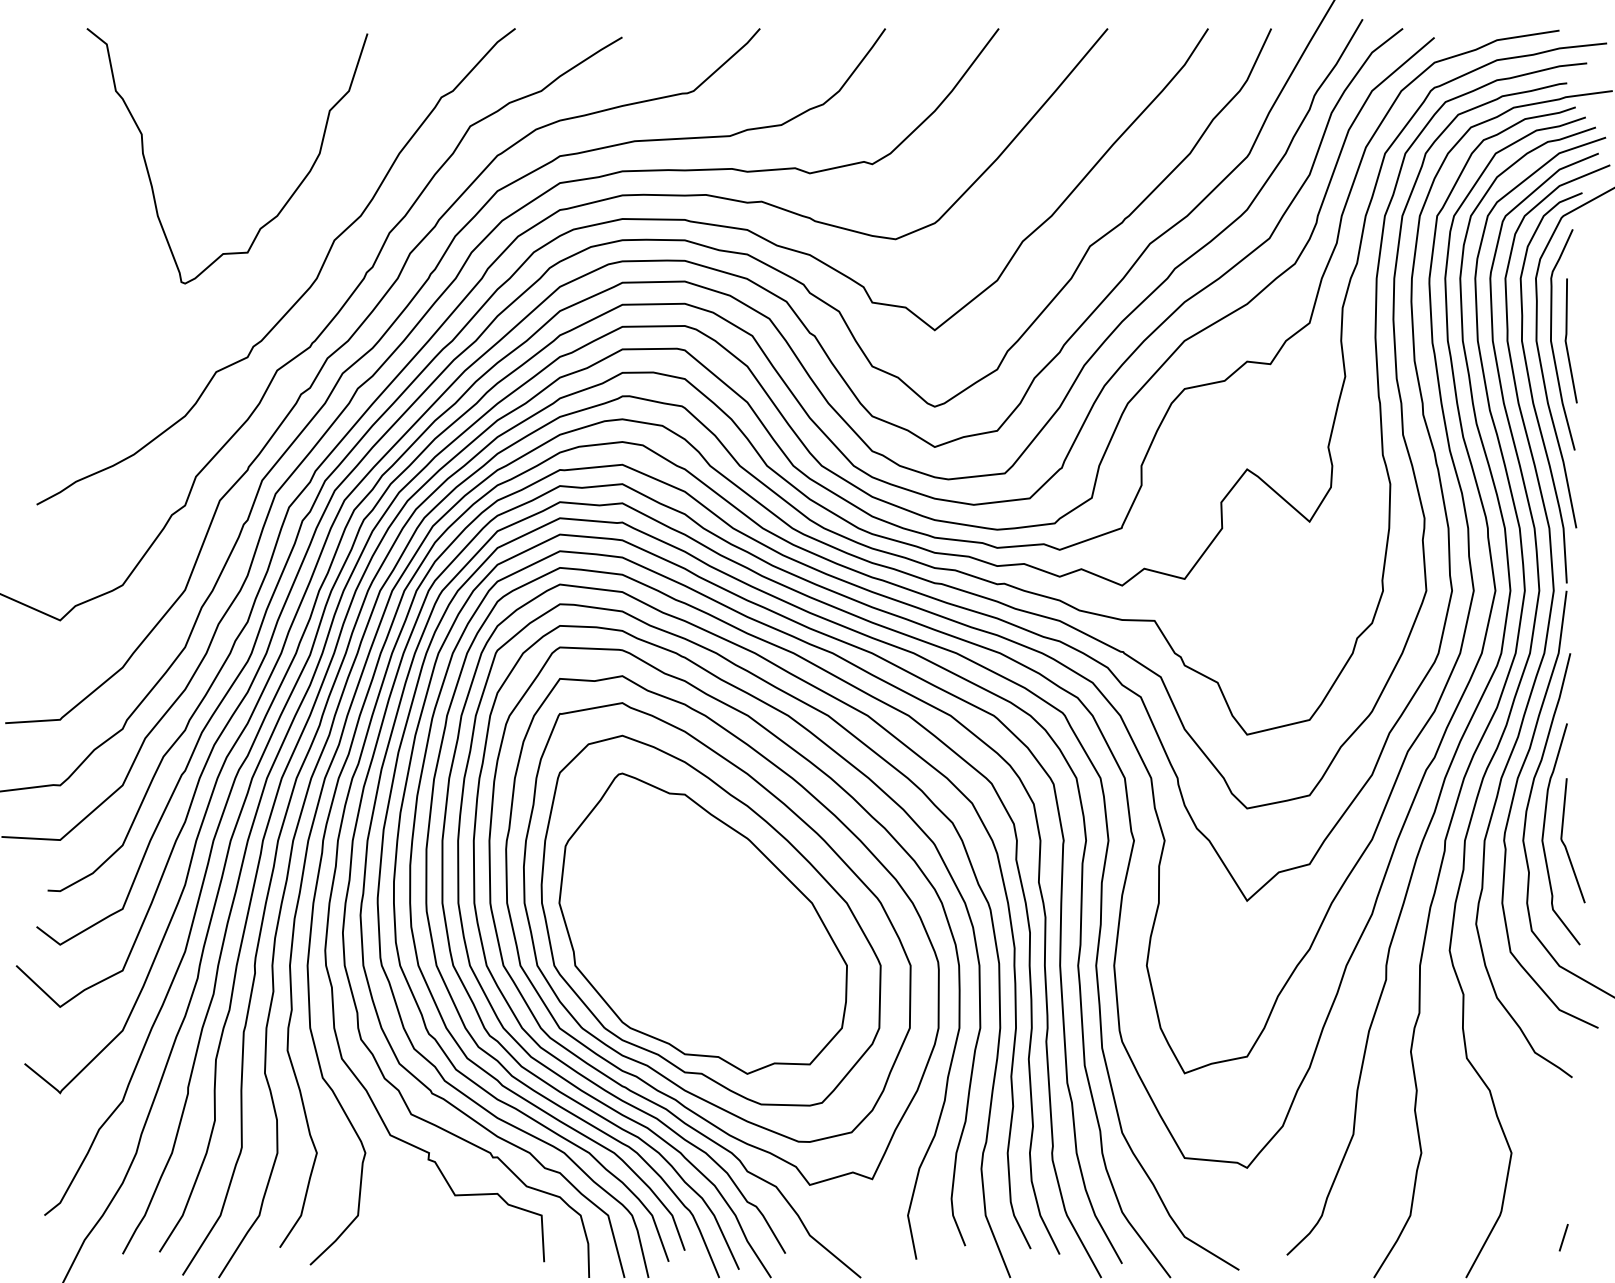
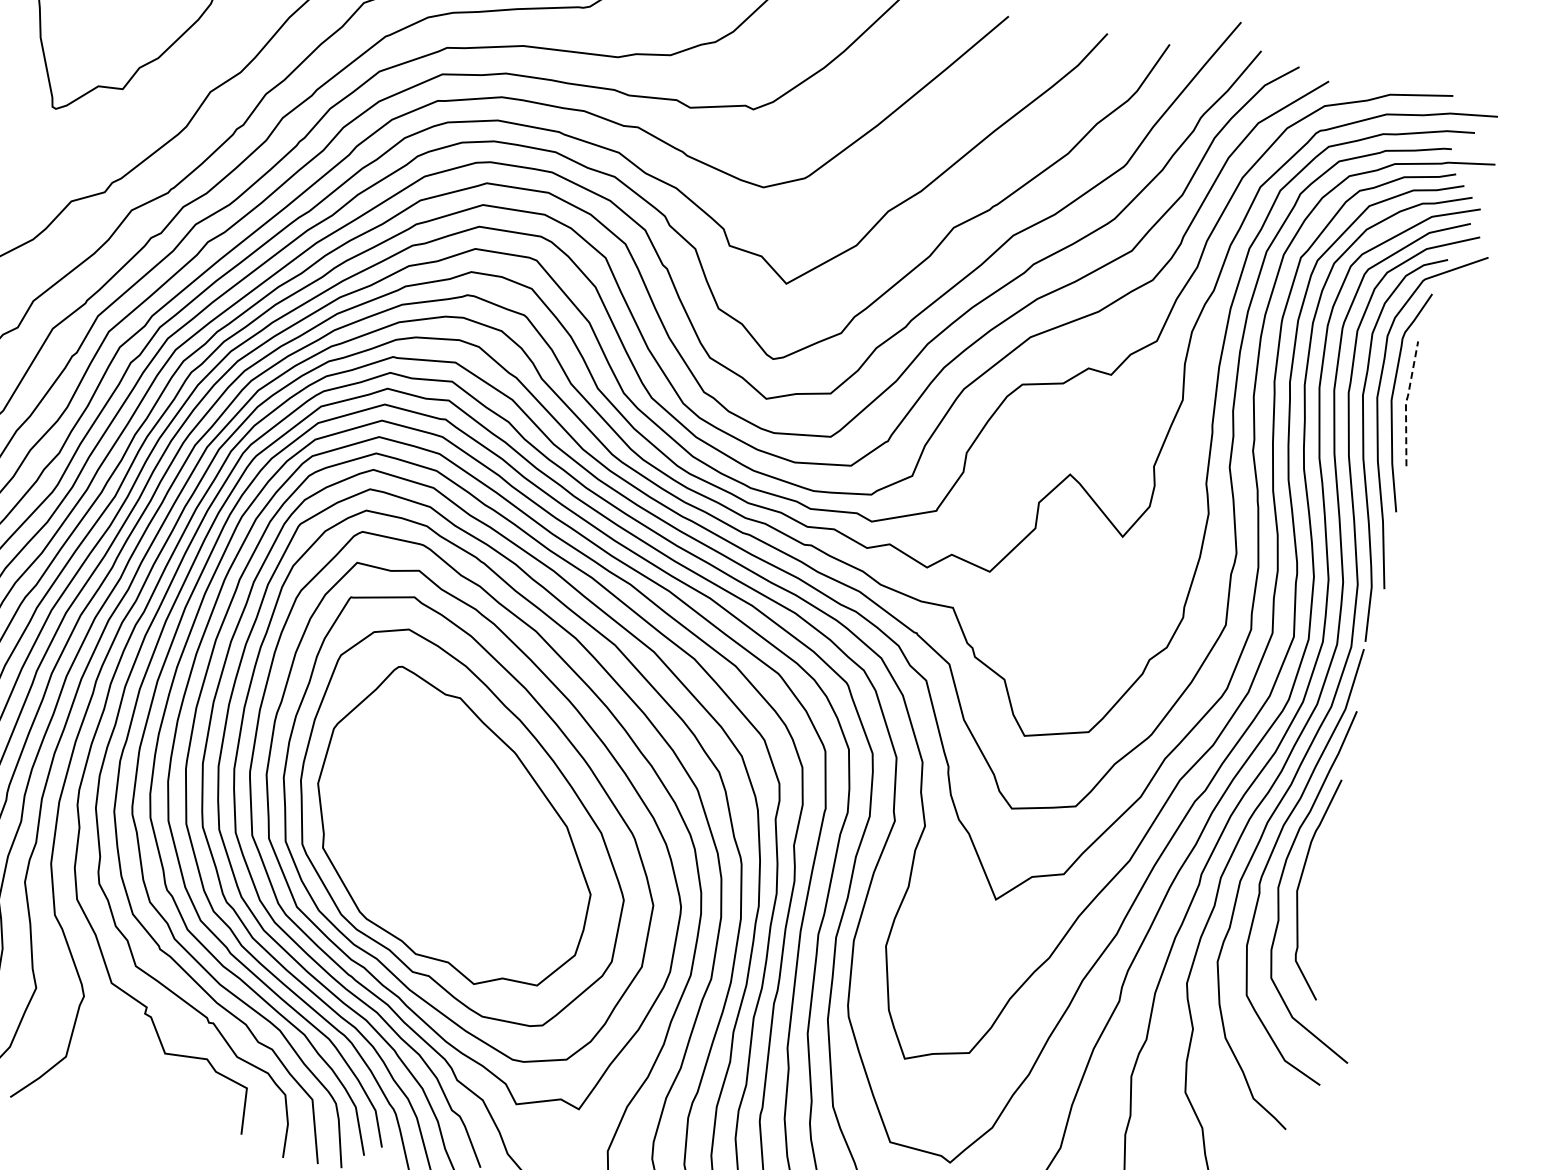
line: (1565, 340) -> (1405, 402), solid -> dashed
line: (1565, 844) -> (1319, 898), removed

